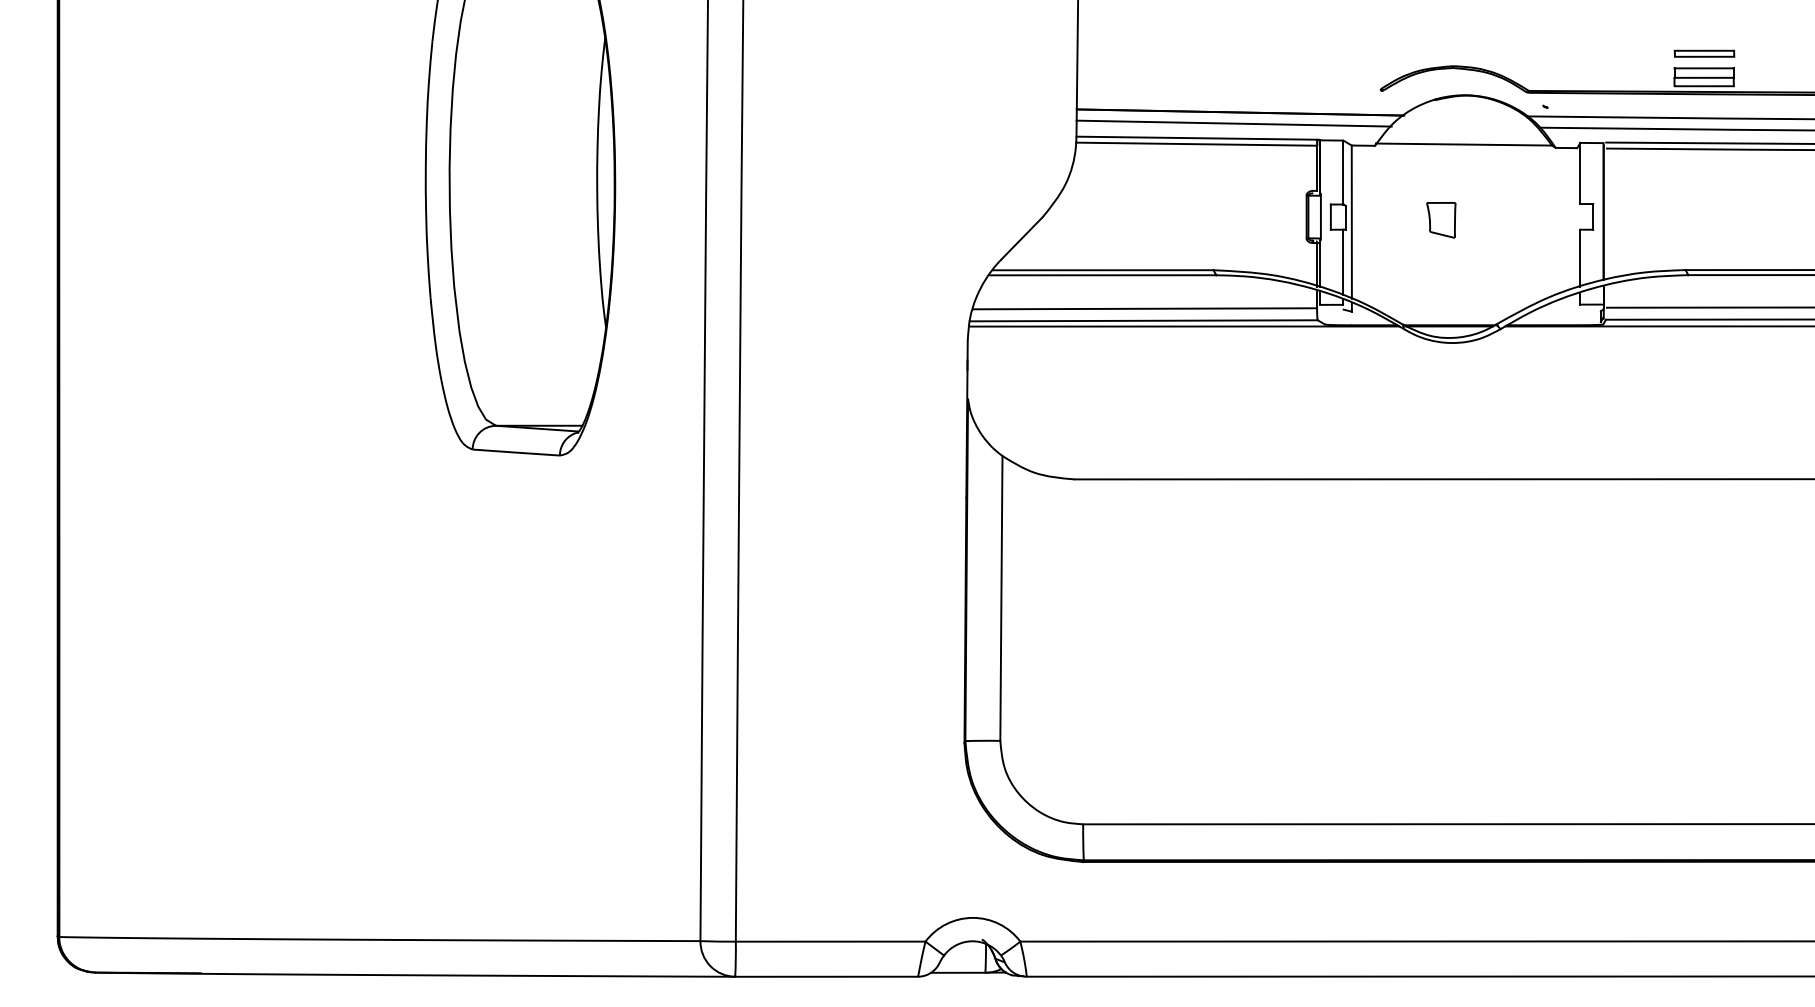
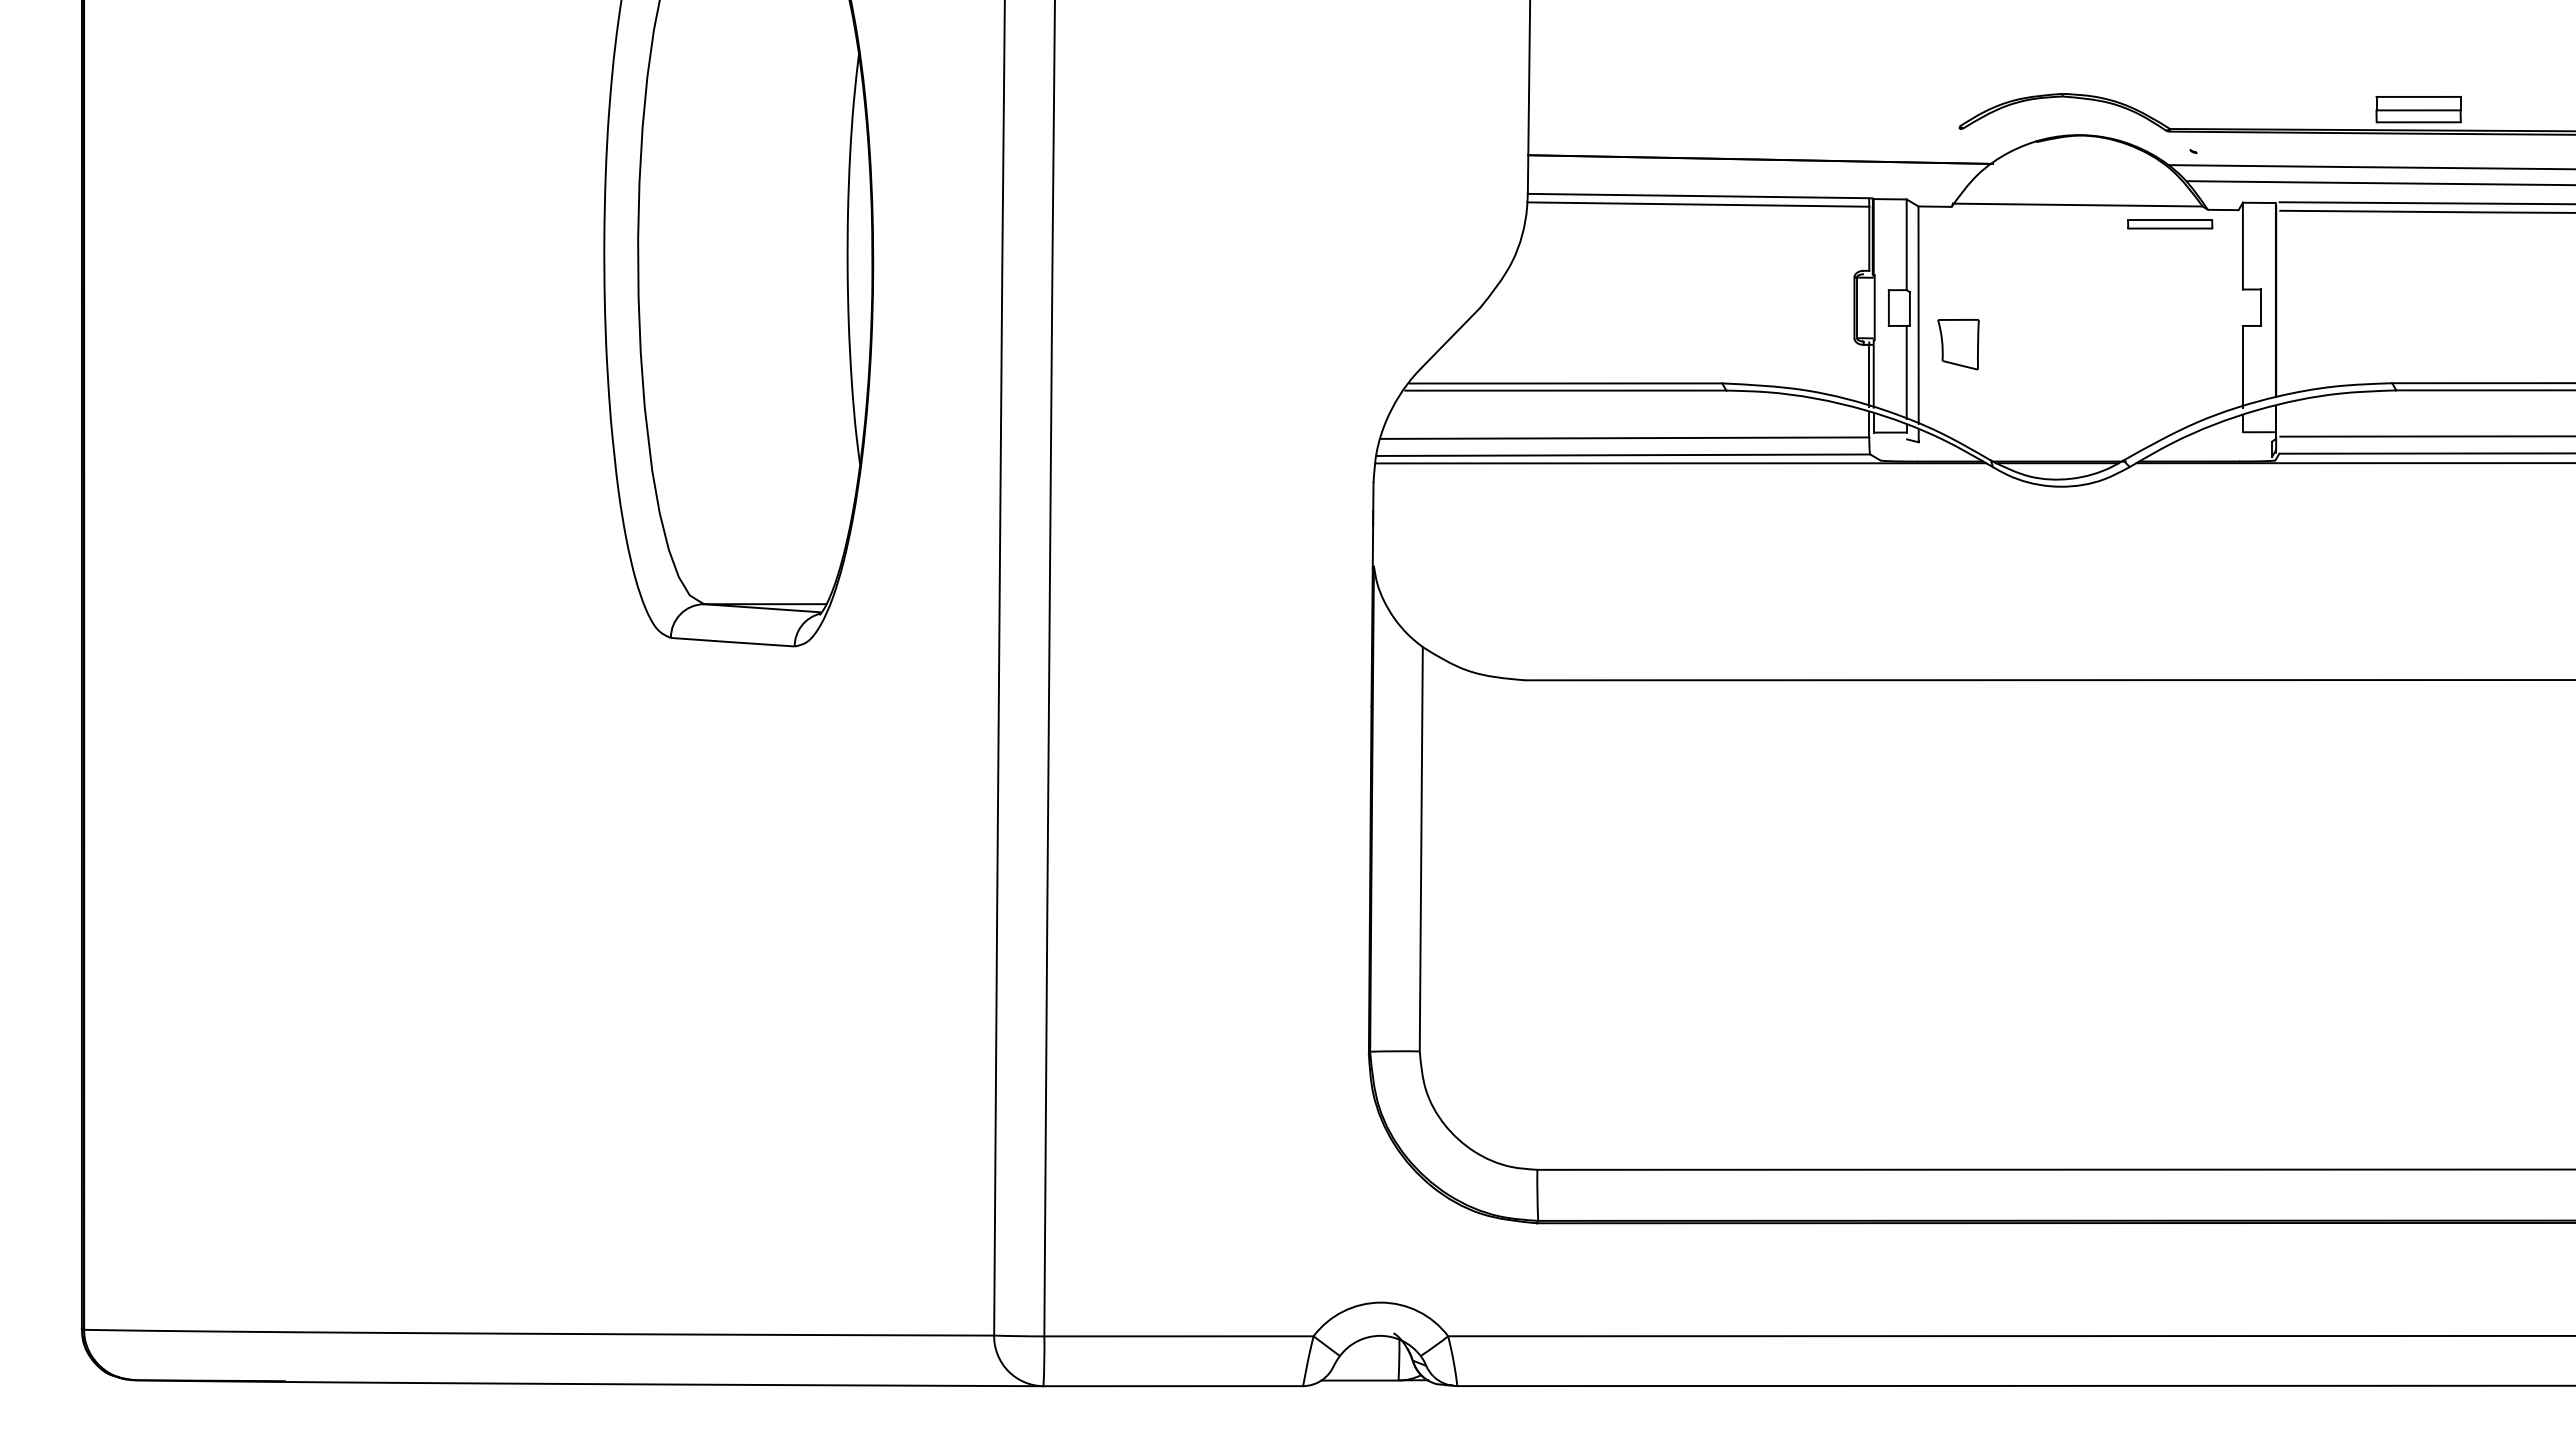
part: (1704, 53) -> (2170, 224), moved
line: (1234, 123) -> (1751, 175), removed
part: (1441, 220) -> (1958, 344), moved

